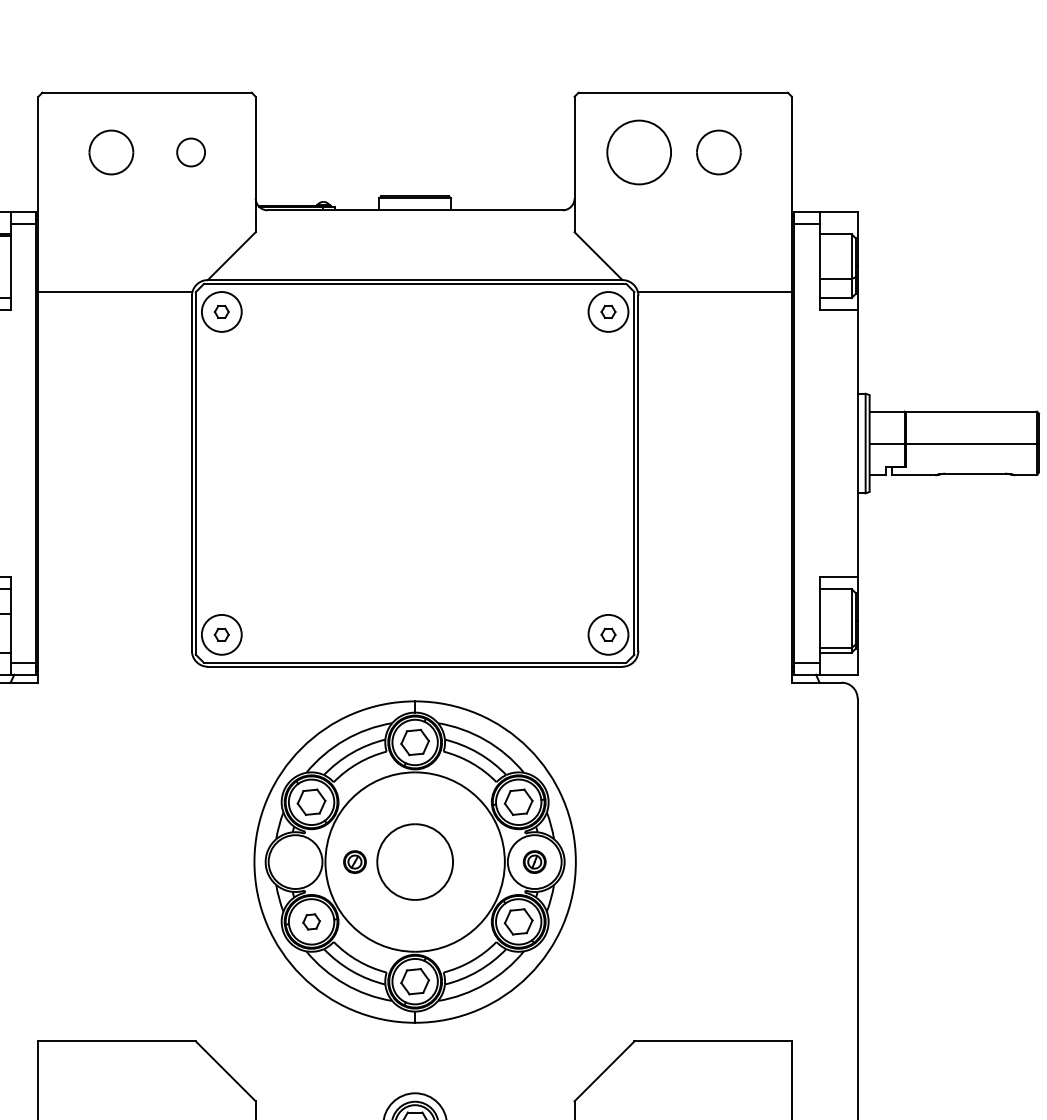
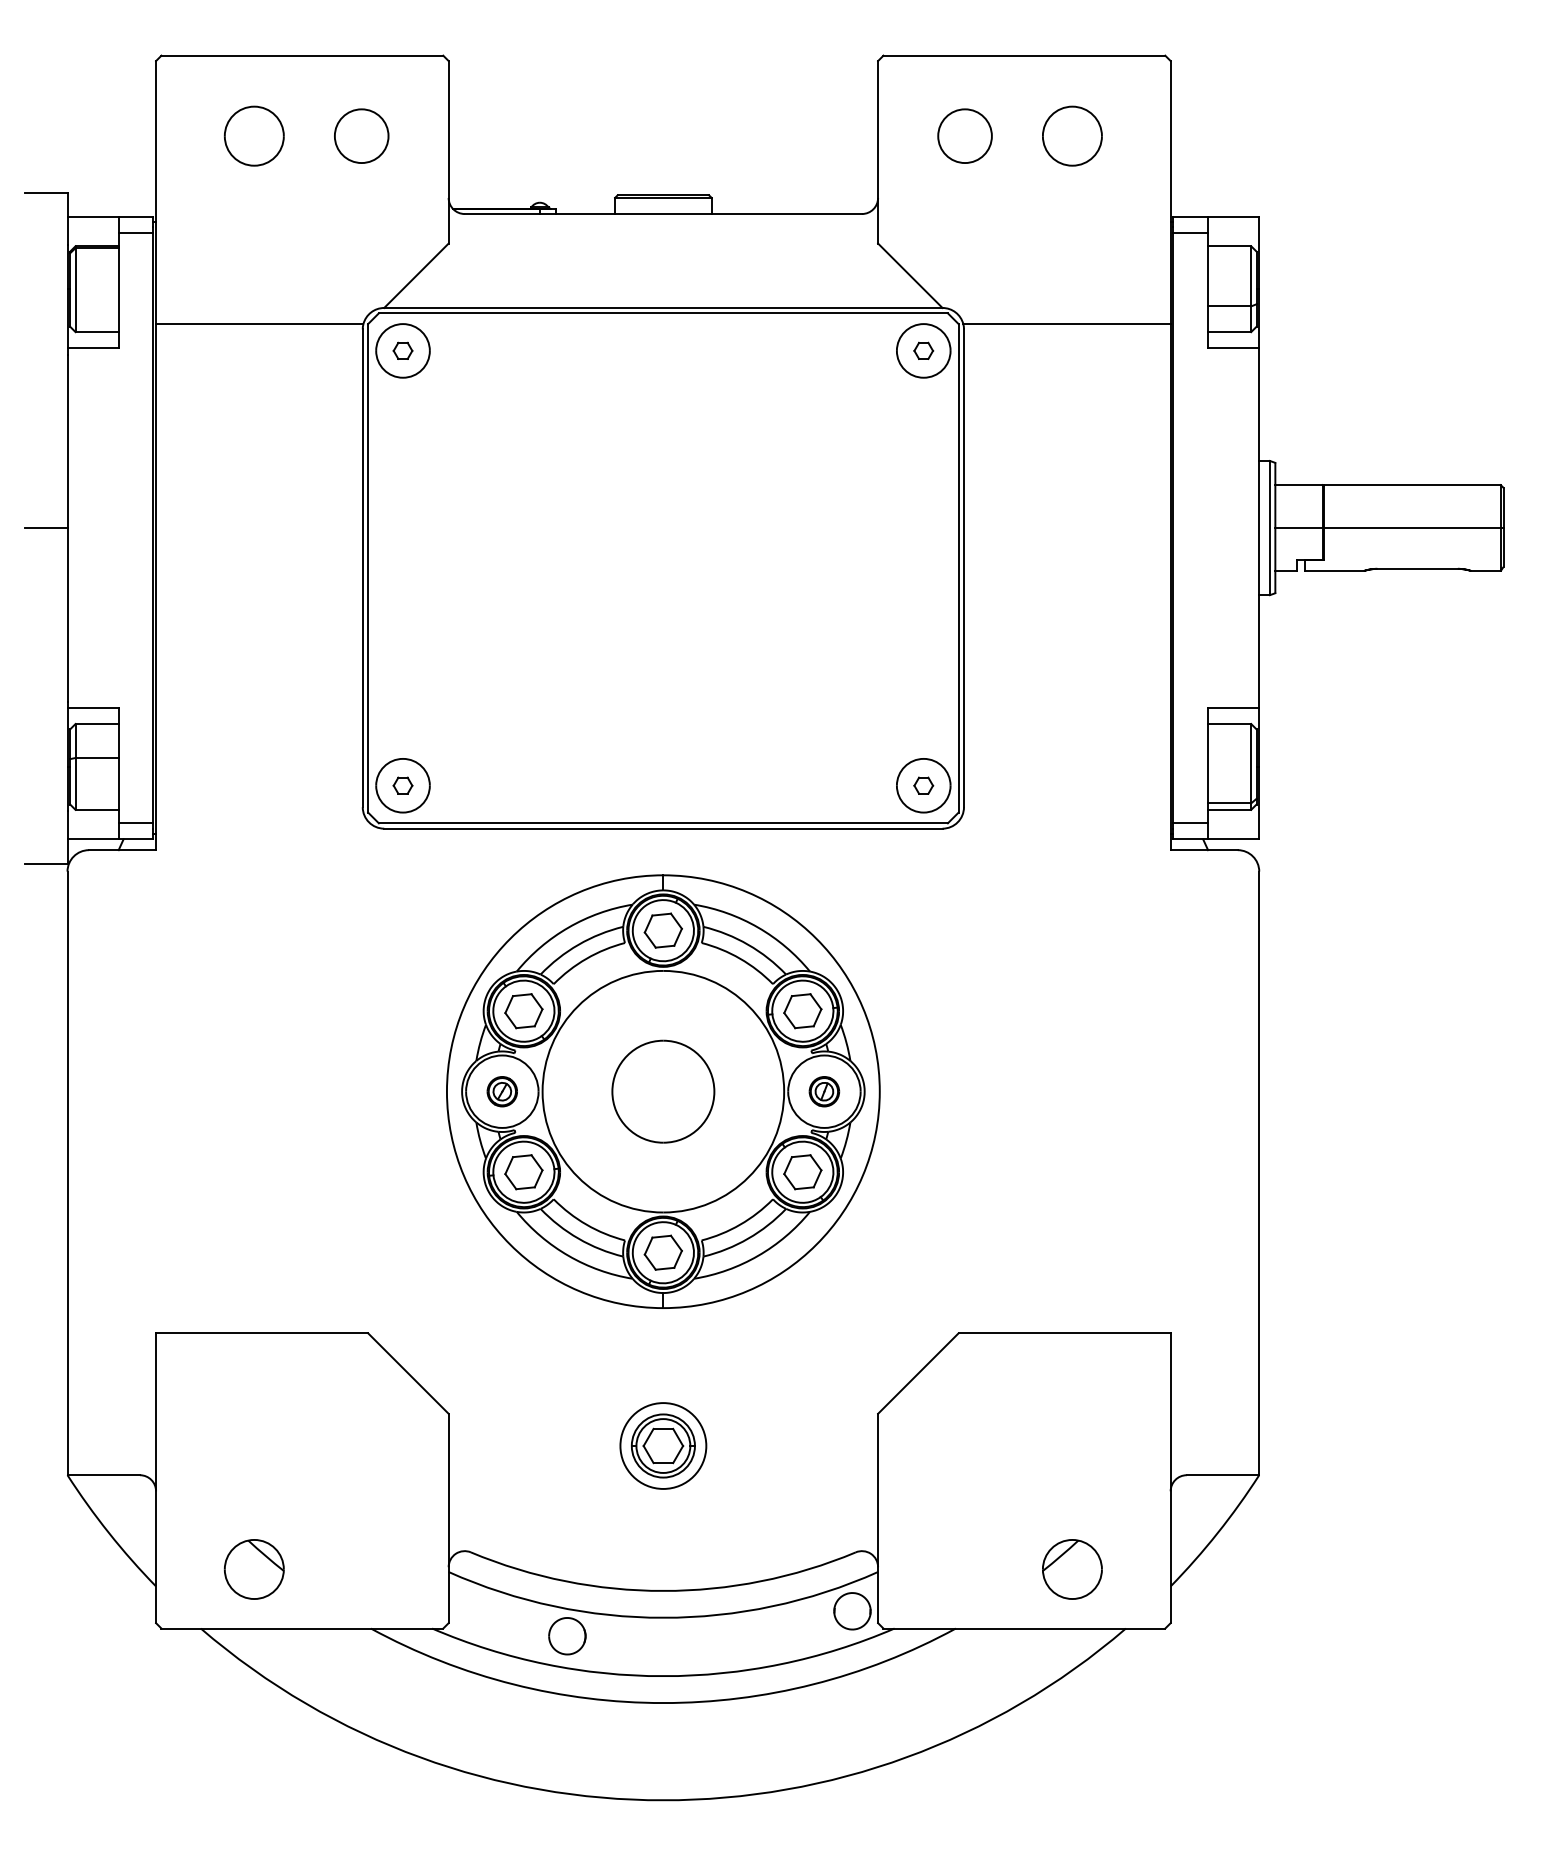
circle: (190, 152) -> (361, 136), size x1.43
circle: (638, 152) -> (964, 136), size x0.62
part: (354, 861) -> (501, 1091), moved
part: (311, 922) -> (523, 1172), size x1.67

